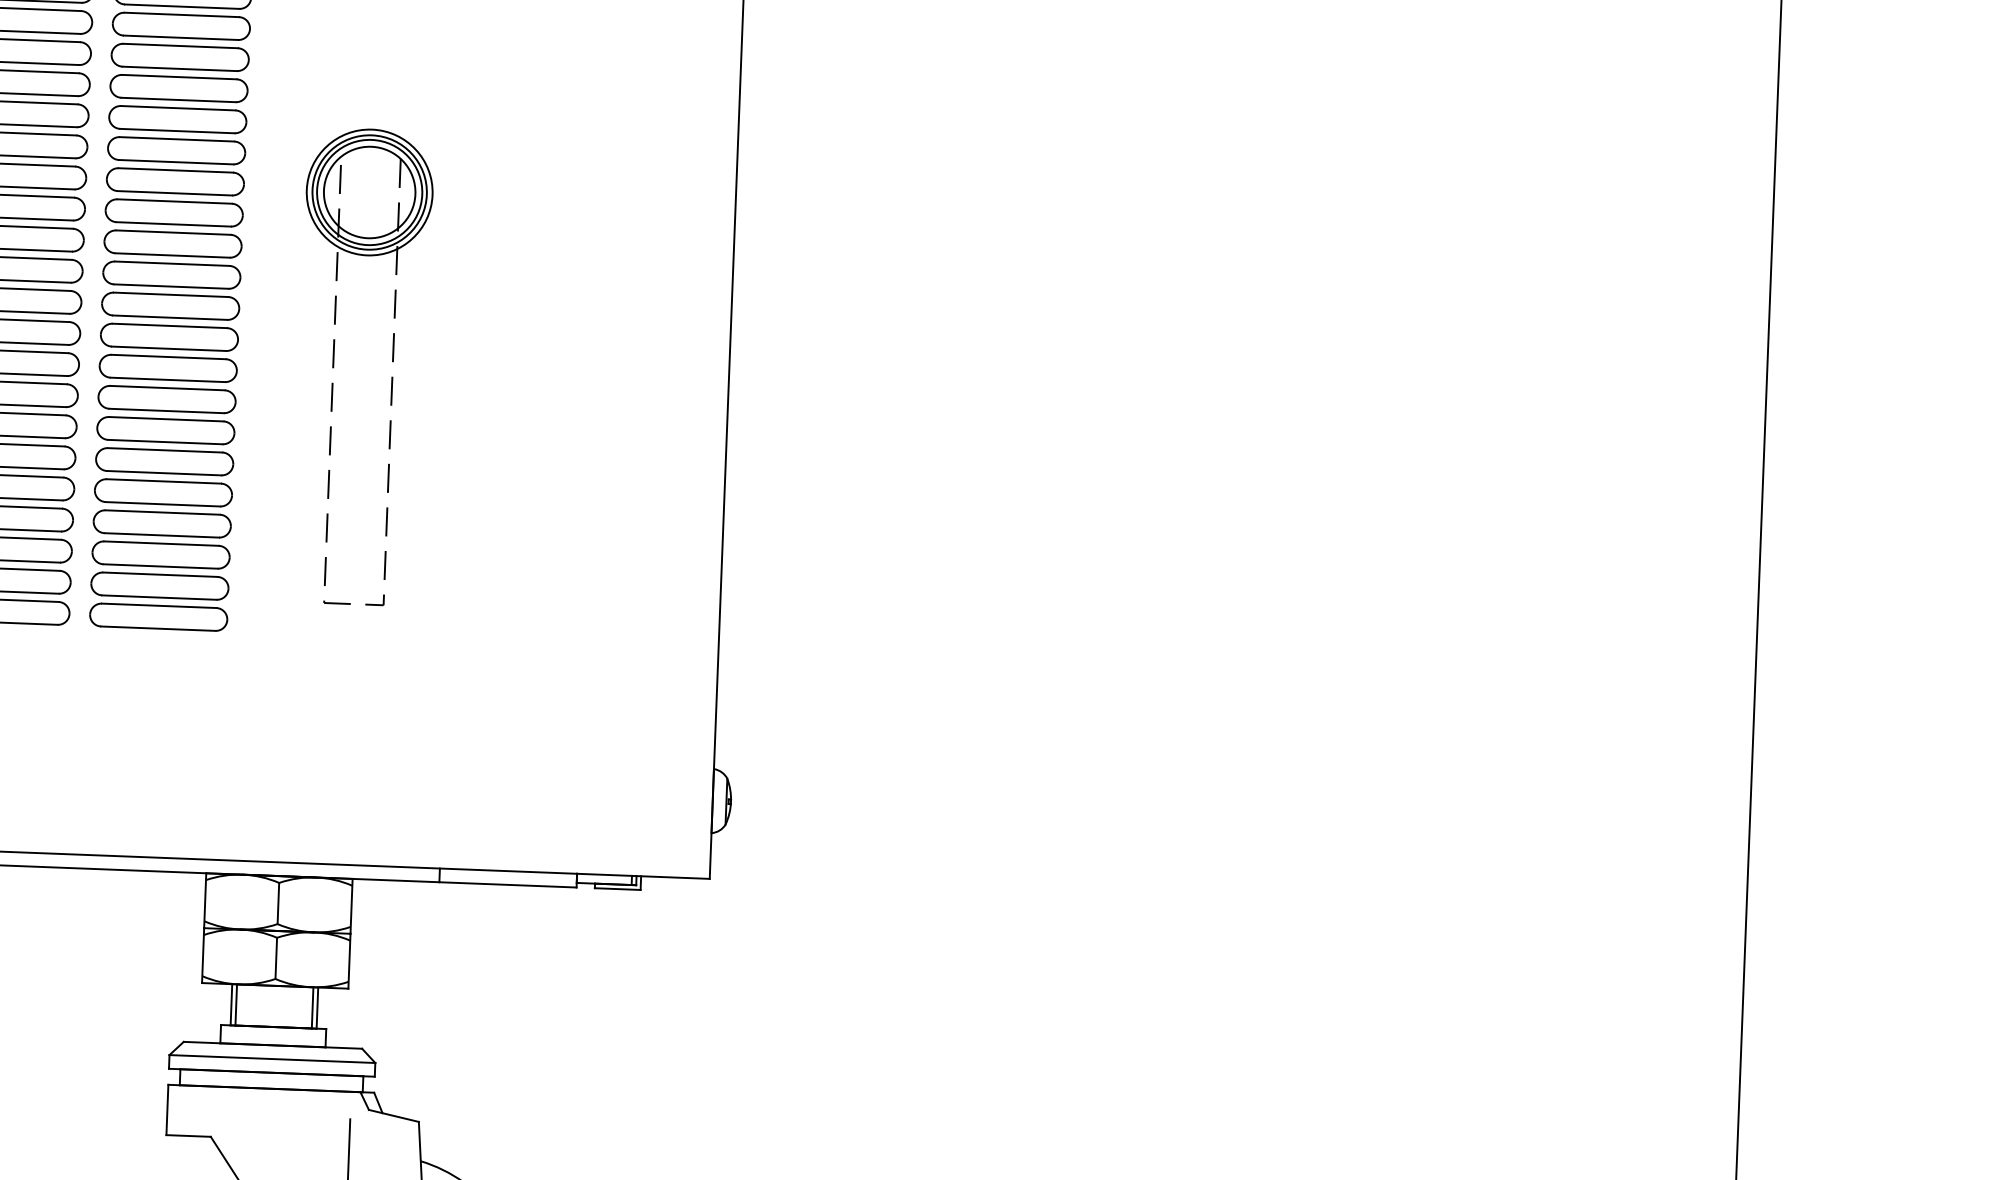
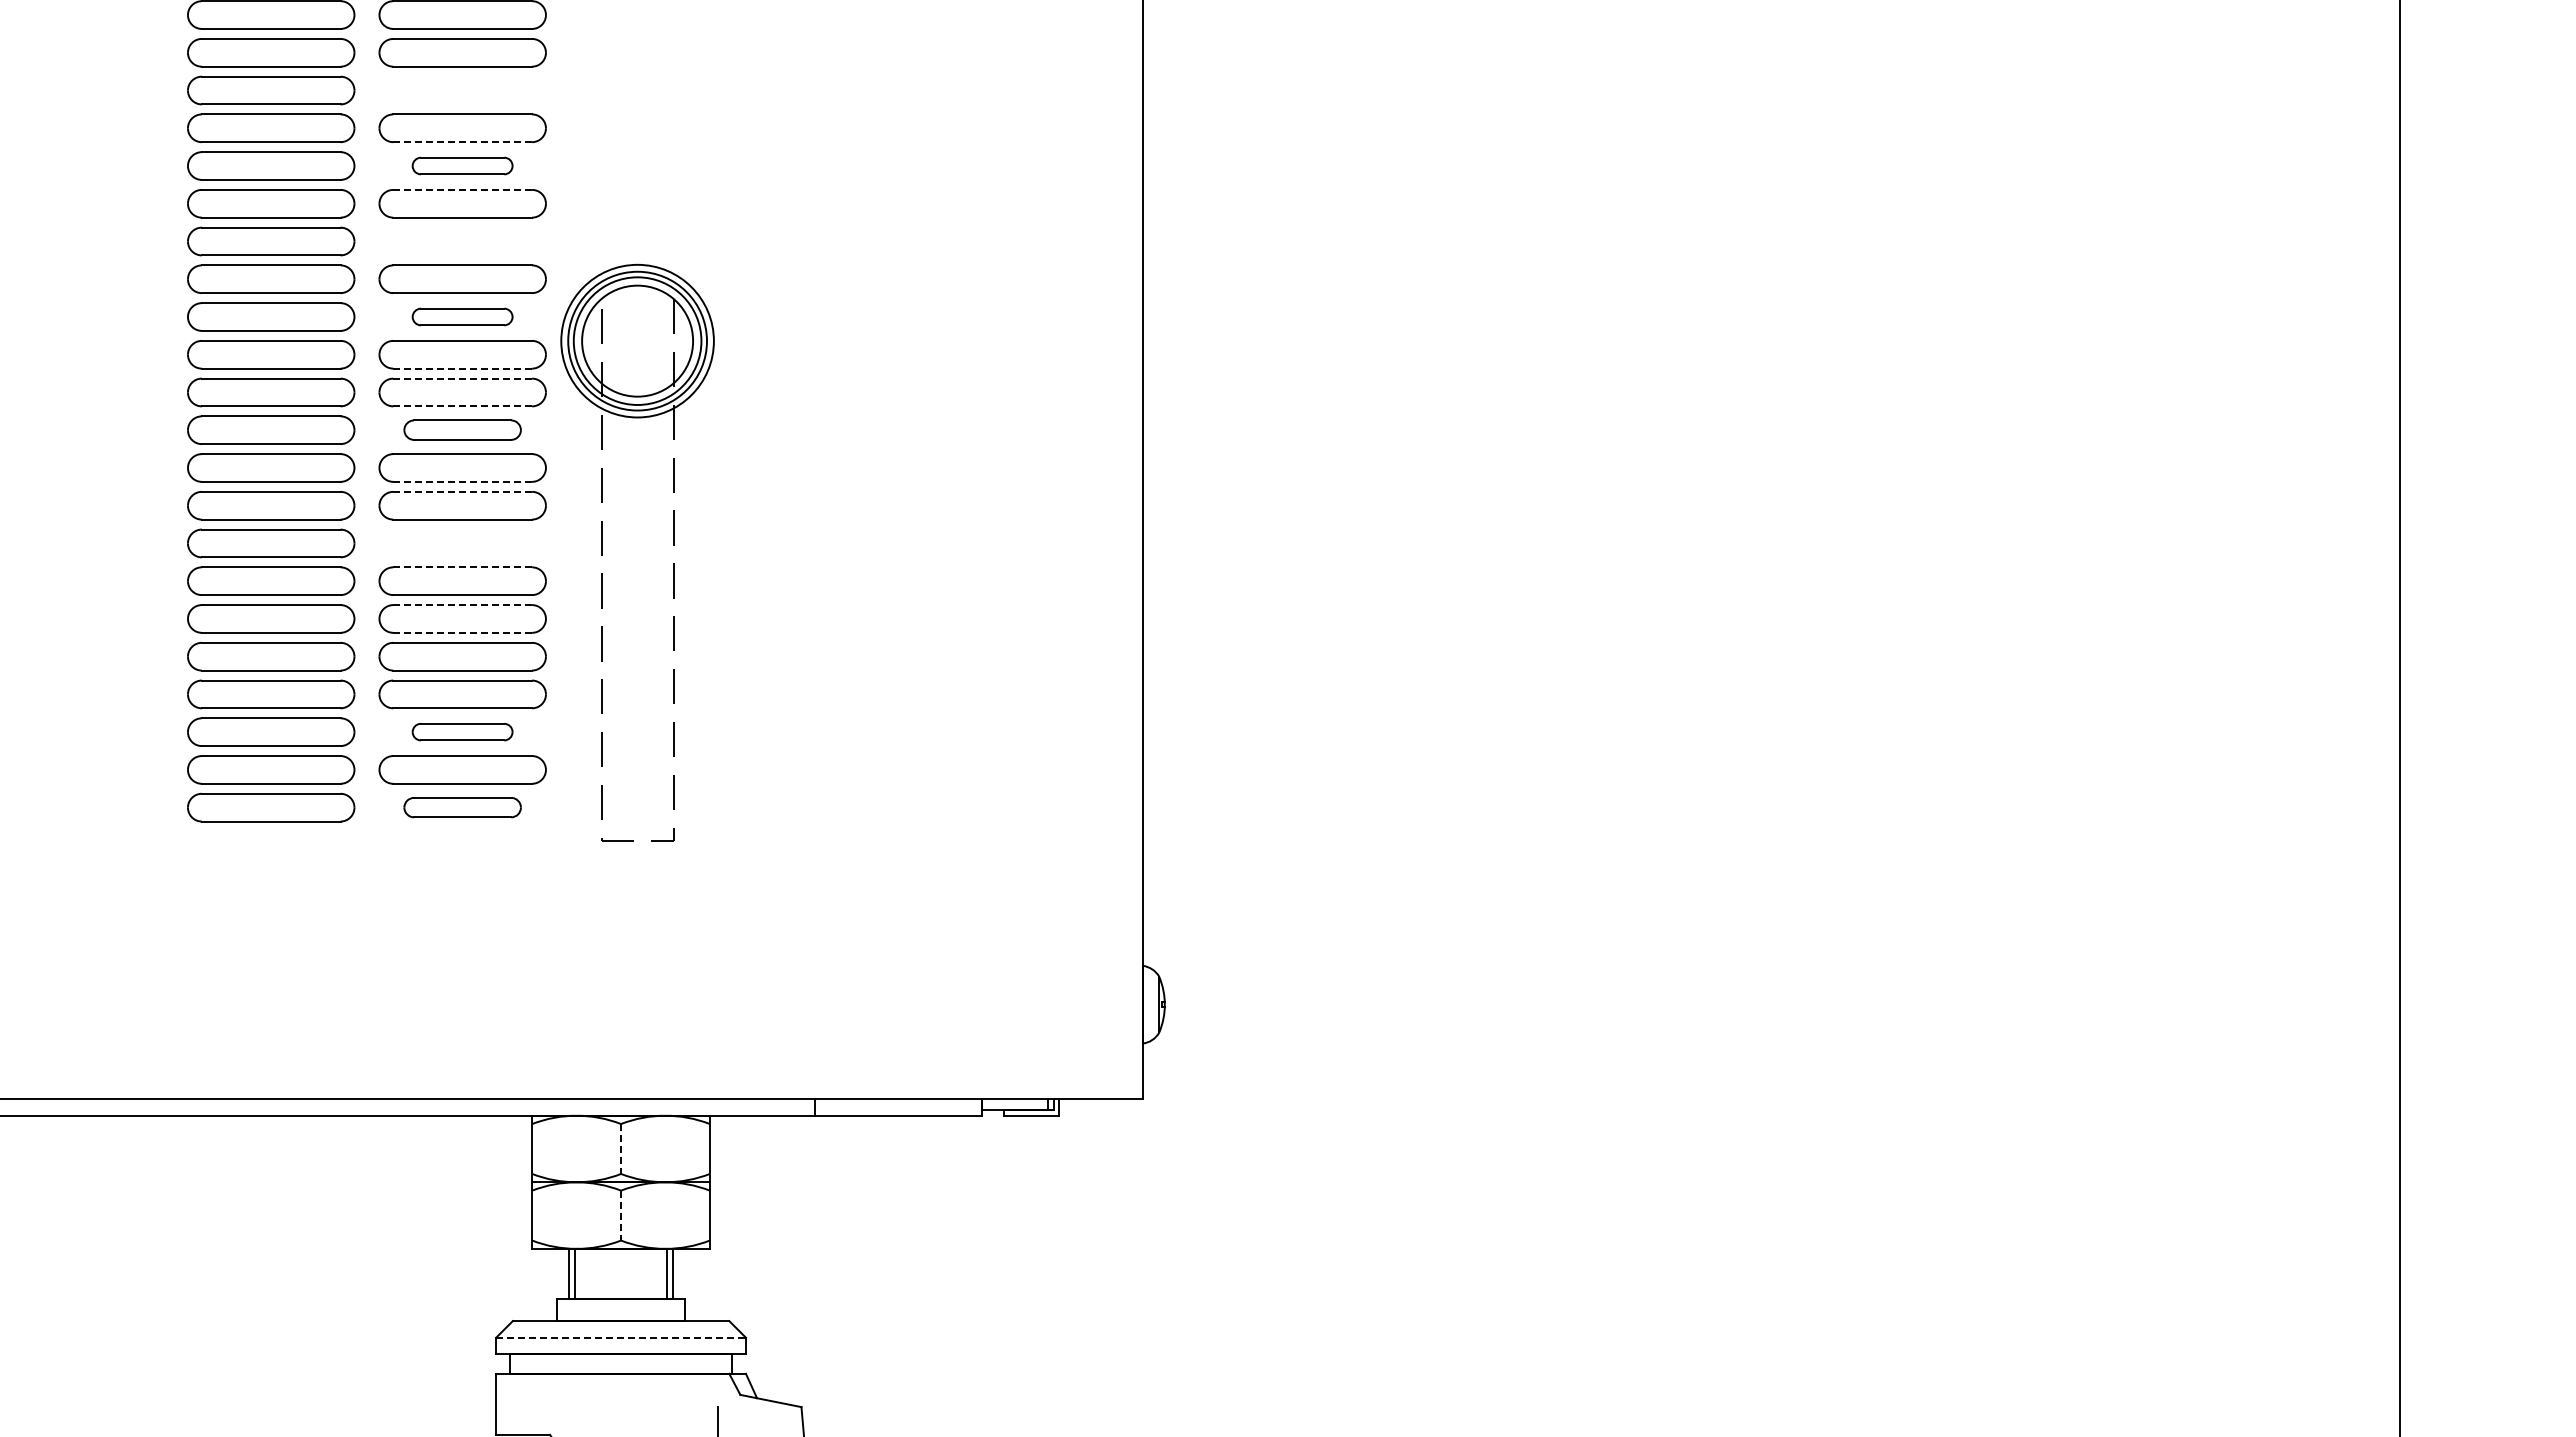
part: (181, 26) -> (462, 90), removed
line: (179, 69) -> (462, 142), solid -> dashed
part: (178, 88) -> (462, 165), size x0.6
line: (178, 107) -> (462, 189), solid -> dashed
part: (176, 150) -> (462, 241), removed
part: (174, 212) -> (462, 316), size x0.6
line: (172, 255) -> (462, 368), solid -> dashed
line: (172, 263) -> (462, 378), solid -> dashed
line: (171, 286) -> (462, 406), solid -> dashed
part: (170, 305) -> (462, 429), size x0.7
line: (168, 348) -> (462, 481), solid -> dashed
line: (168, 356) -> (462, 491), solid -> dashed
part: (334, 365) -> (602, 552), moved
part: (166, 399) -> (462, 543), removed
line: (166, 419) -> (462, 567), solid -> dashed
line: (164, 450) -> (462, 605), solid -> dashed
line: (164, 472) -> (462, 632), solid -> dashed
part: (160, 554) -> (462, 731), size x0.6
part: (158, 617) -> (462, 807), size x0.7
line: (278, 903) -> (621, 1149), solid -> dashed
line: (276, 958) -> (621, 1215), solid -> dashed
line: (272, 1058) -> (621, 1337), solid -> dashed

